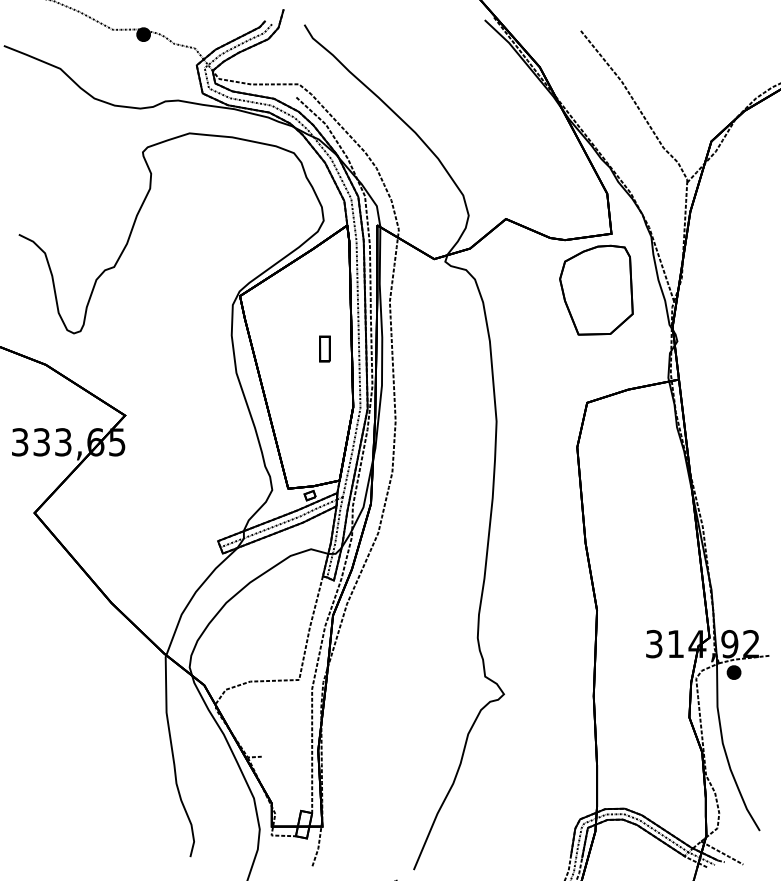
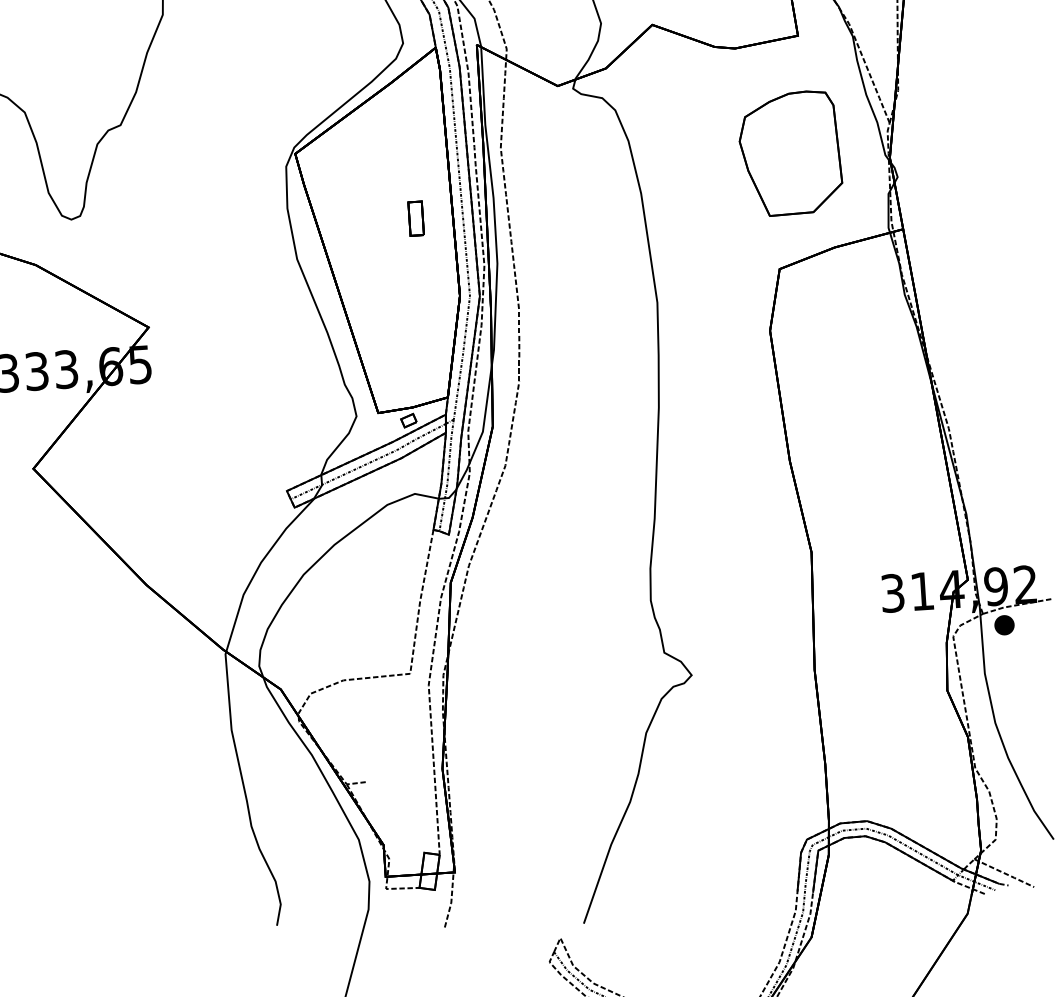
part: (596, 289) -> (790, 152), moved

